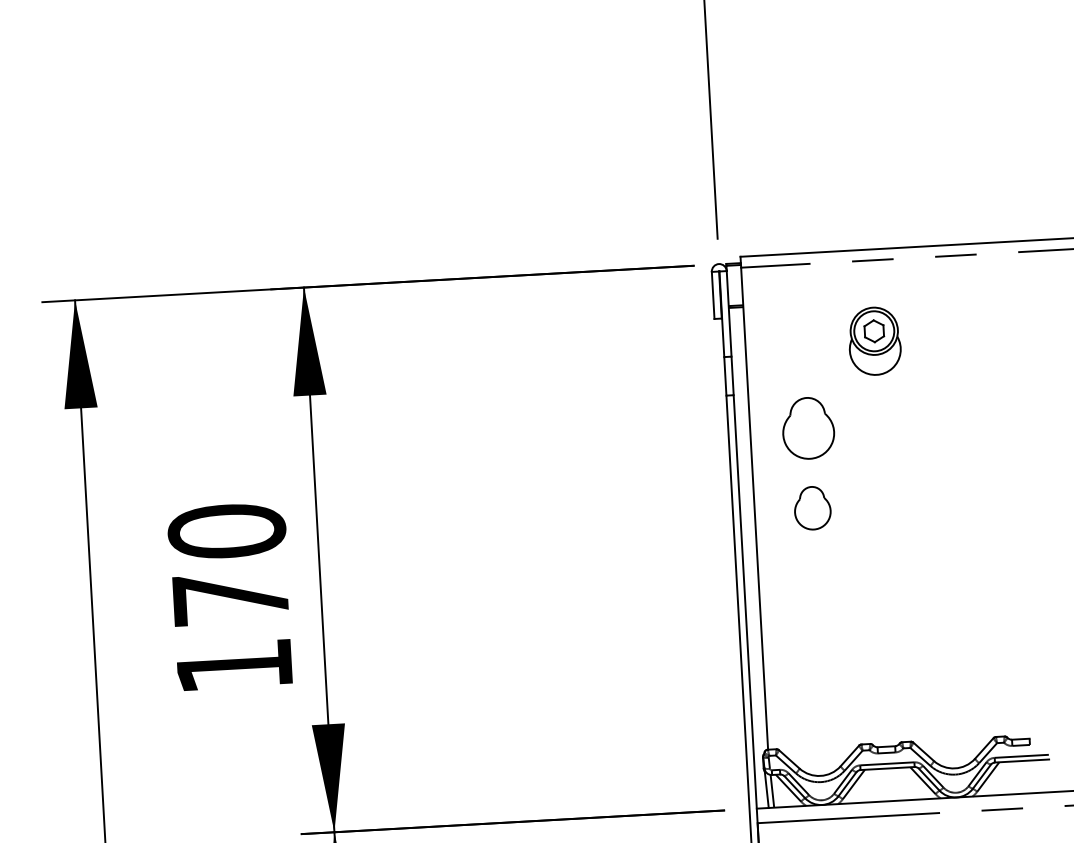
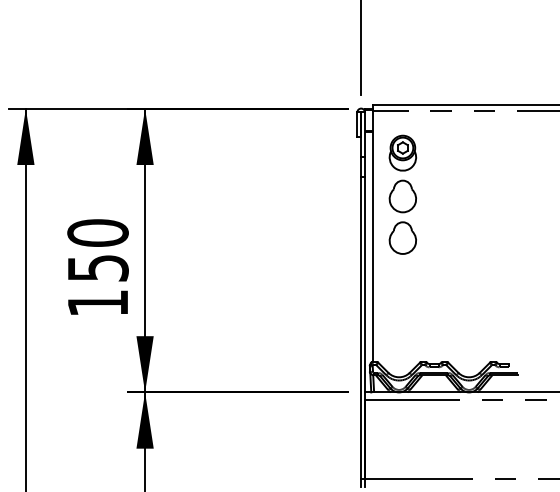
part: (873, 339) -> (402, 152), moved
part: (812, 507) -> (402, 237), size x1.43
text: (231, 599) -> (98, 268), 170 -> 150

